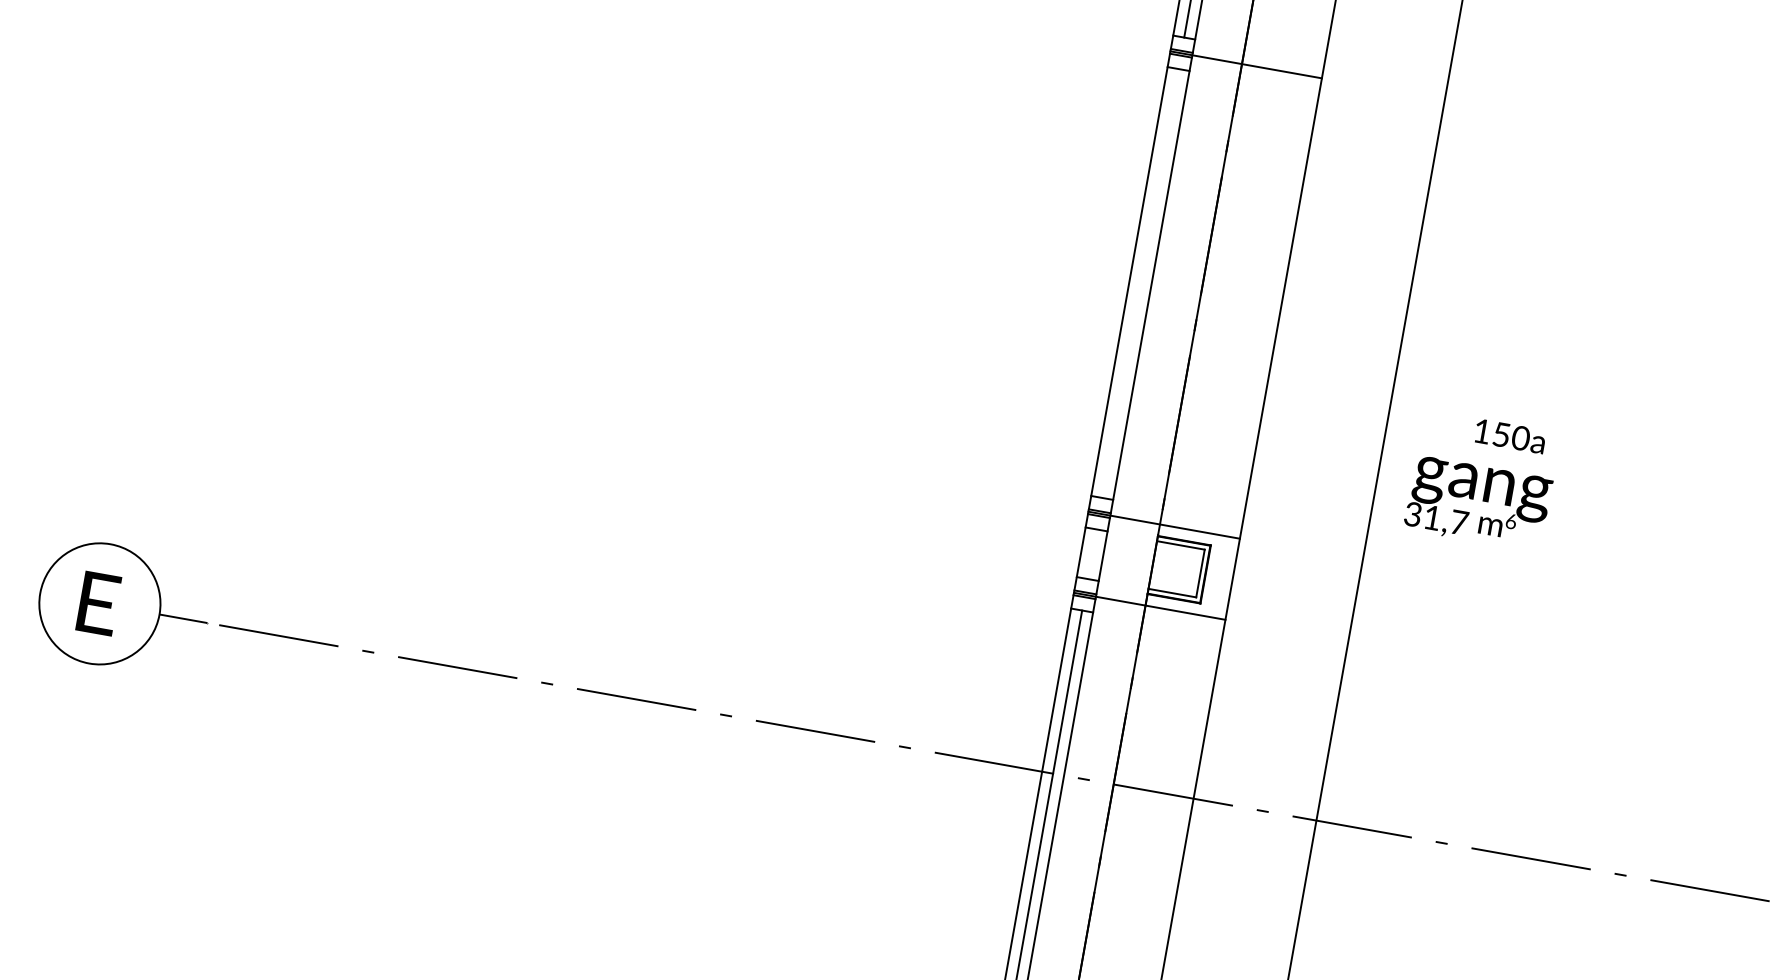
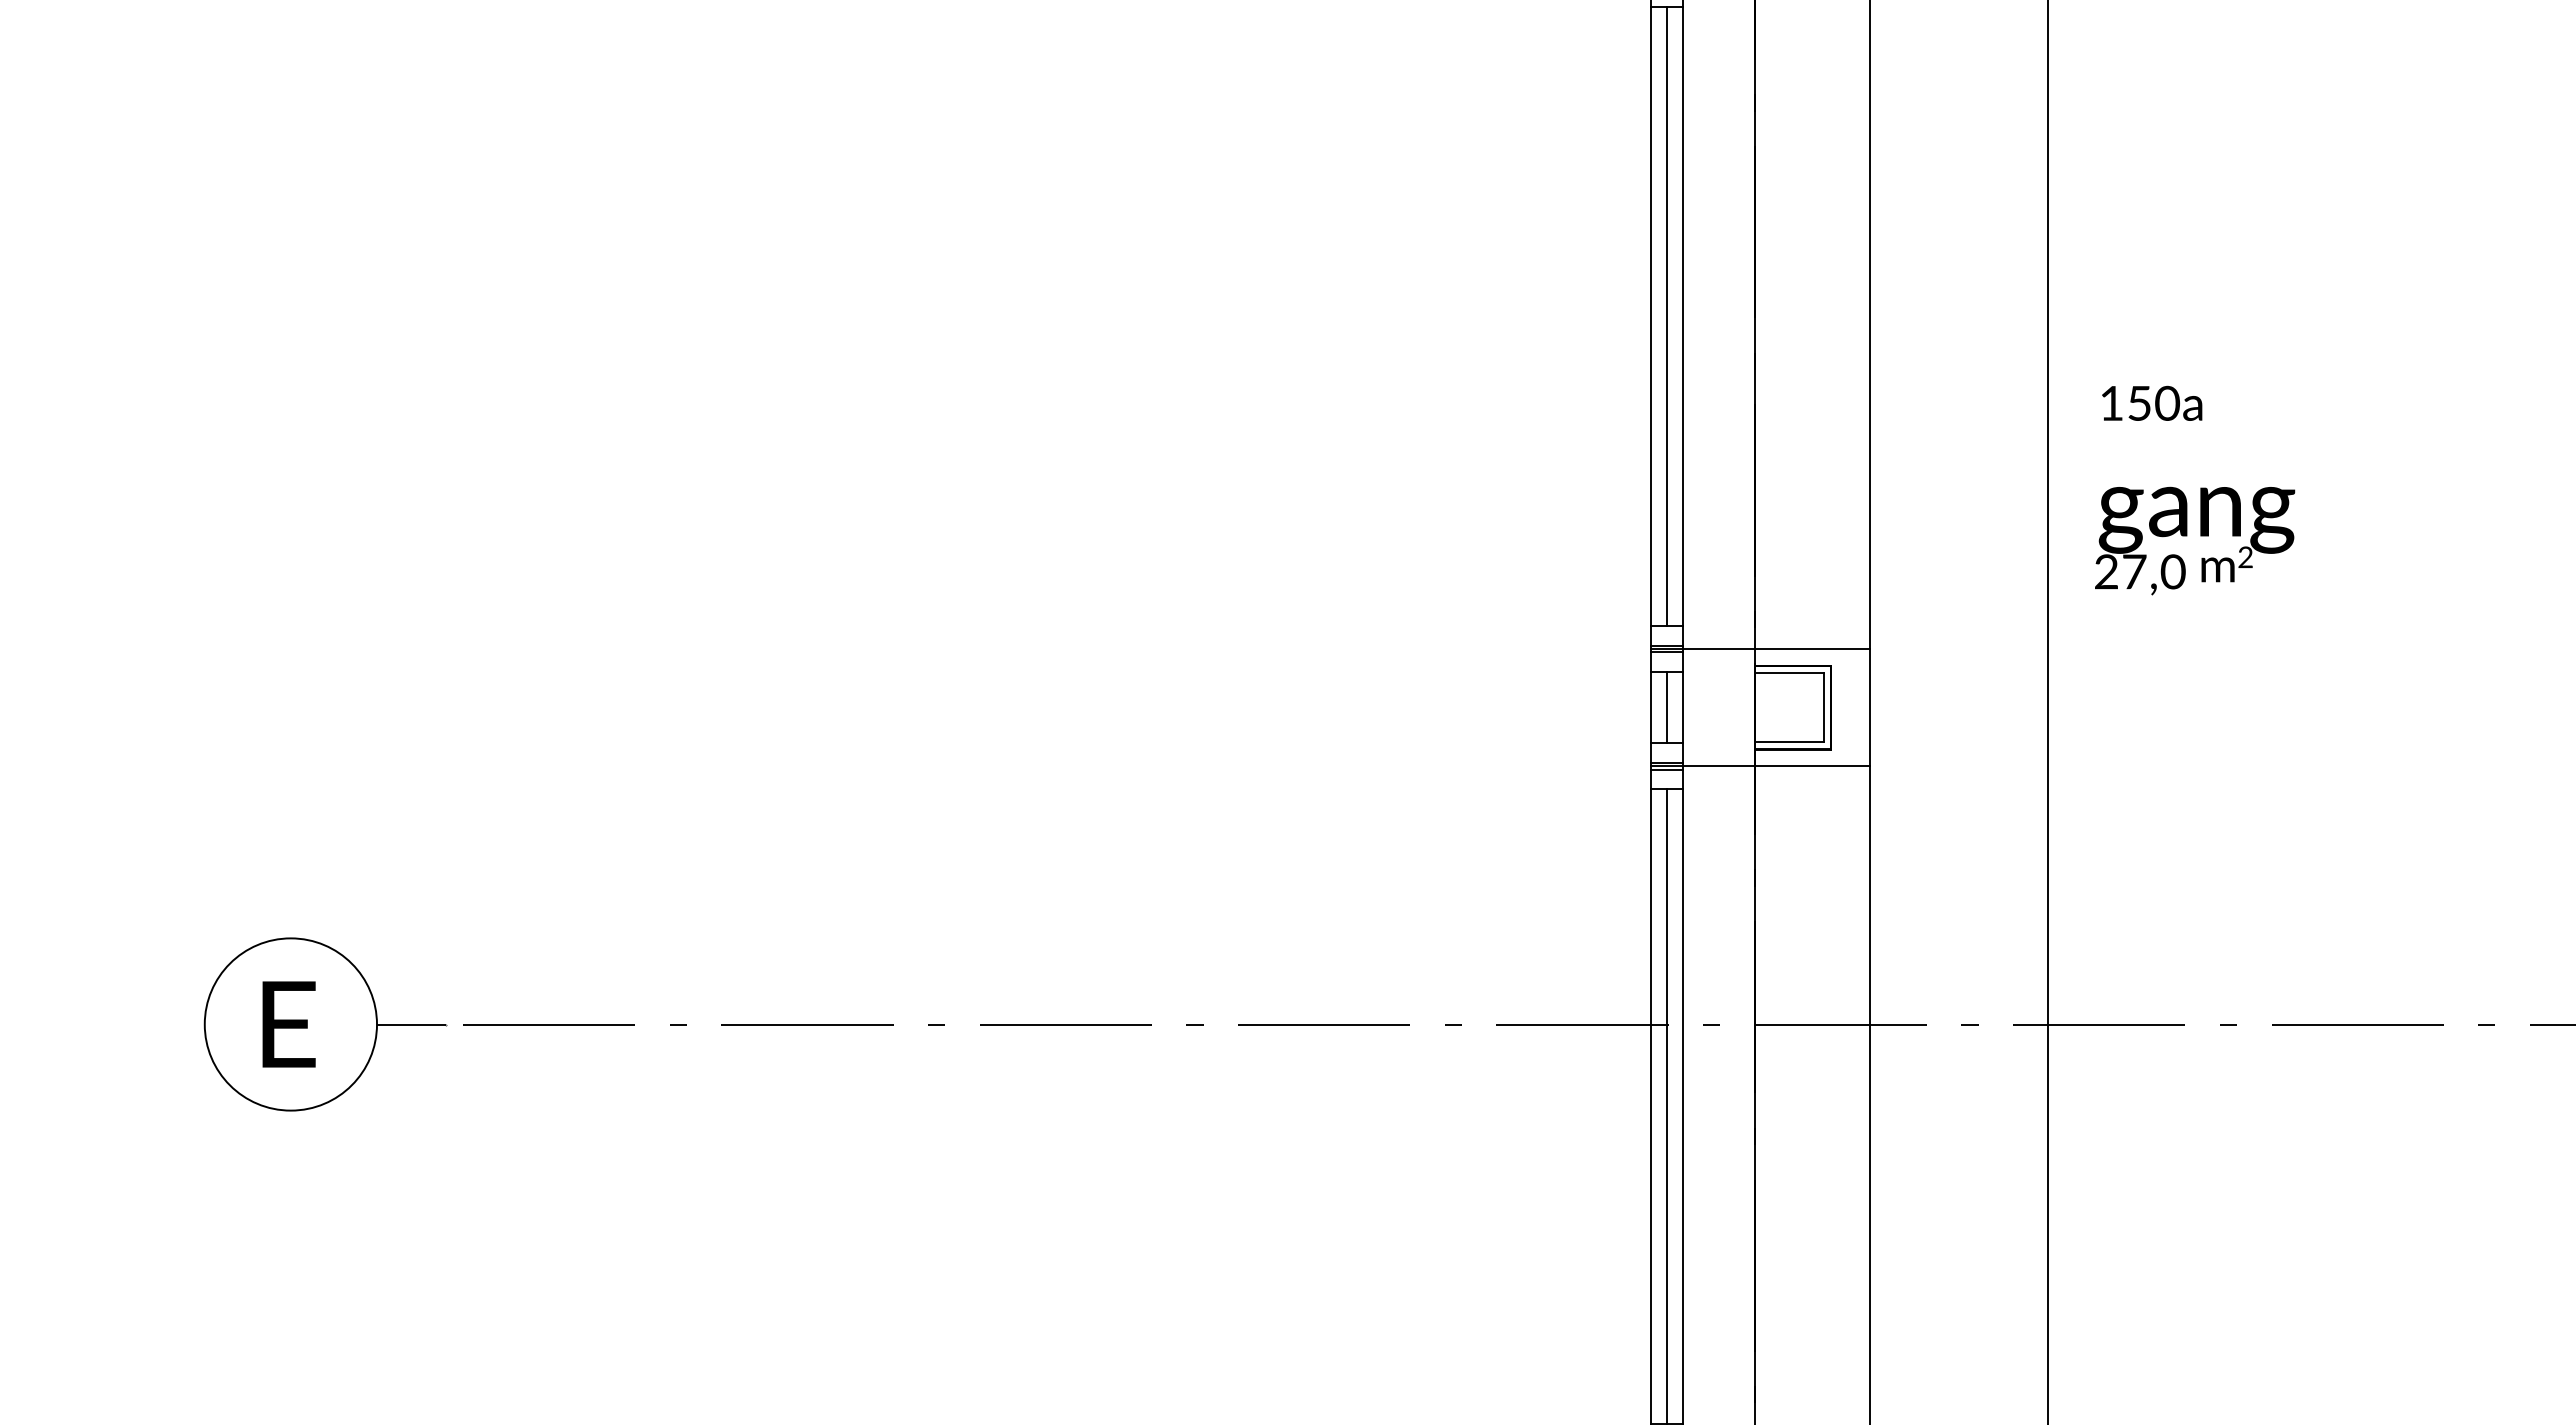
line: (1140, 283) -> (1667, 316), added
text: (1510, 435) -> (2152, 402), moved
text: (1436, 518) -> (2140, 571), 31,7 -> 27,0
text: (1511, 521) -> (2245, 557), 6 -> 2
line: (1092, 554) -> (1667, 707), added

